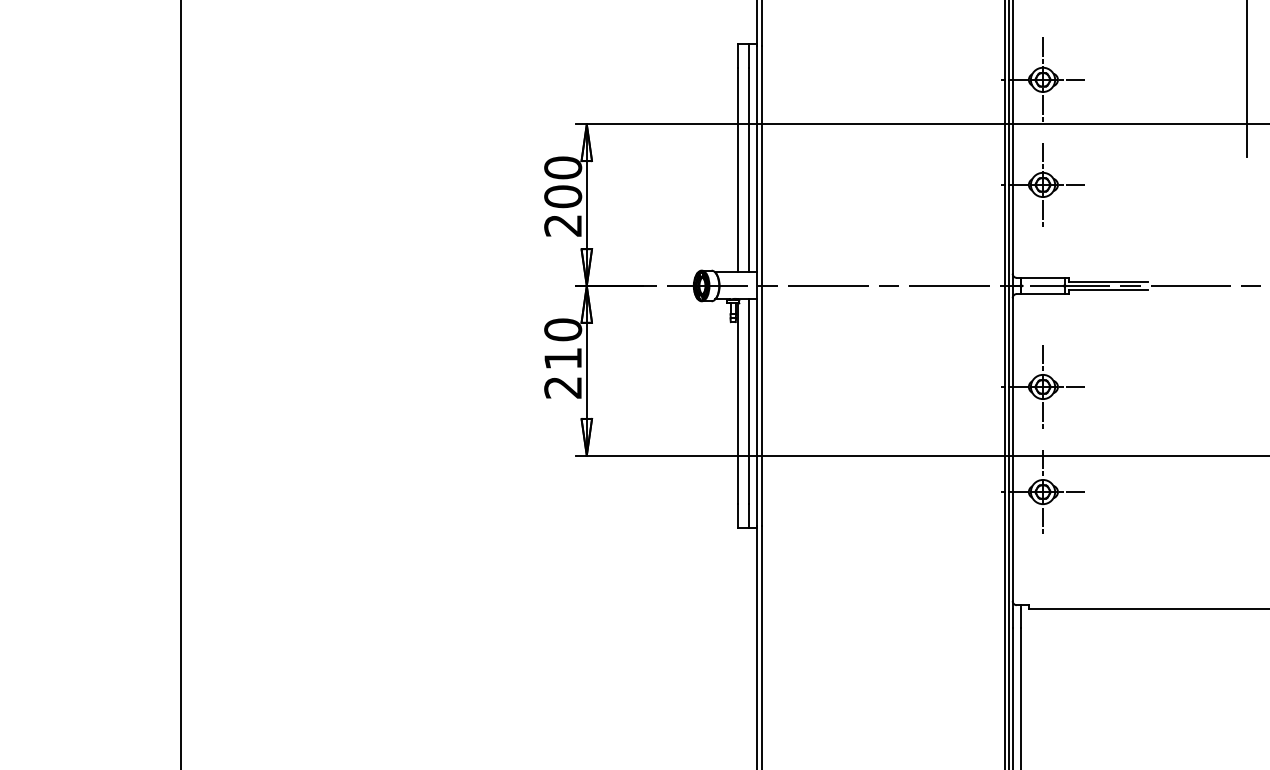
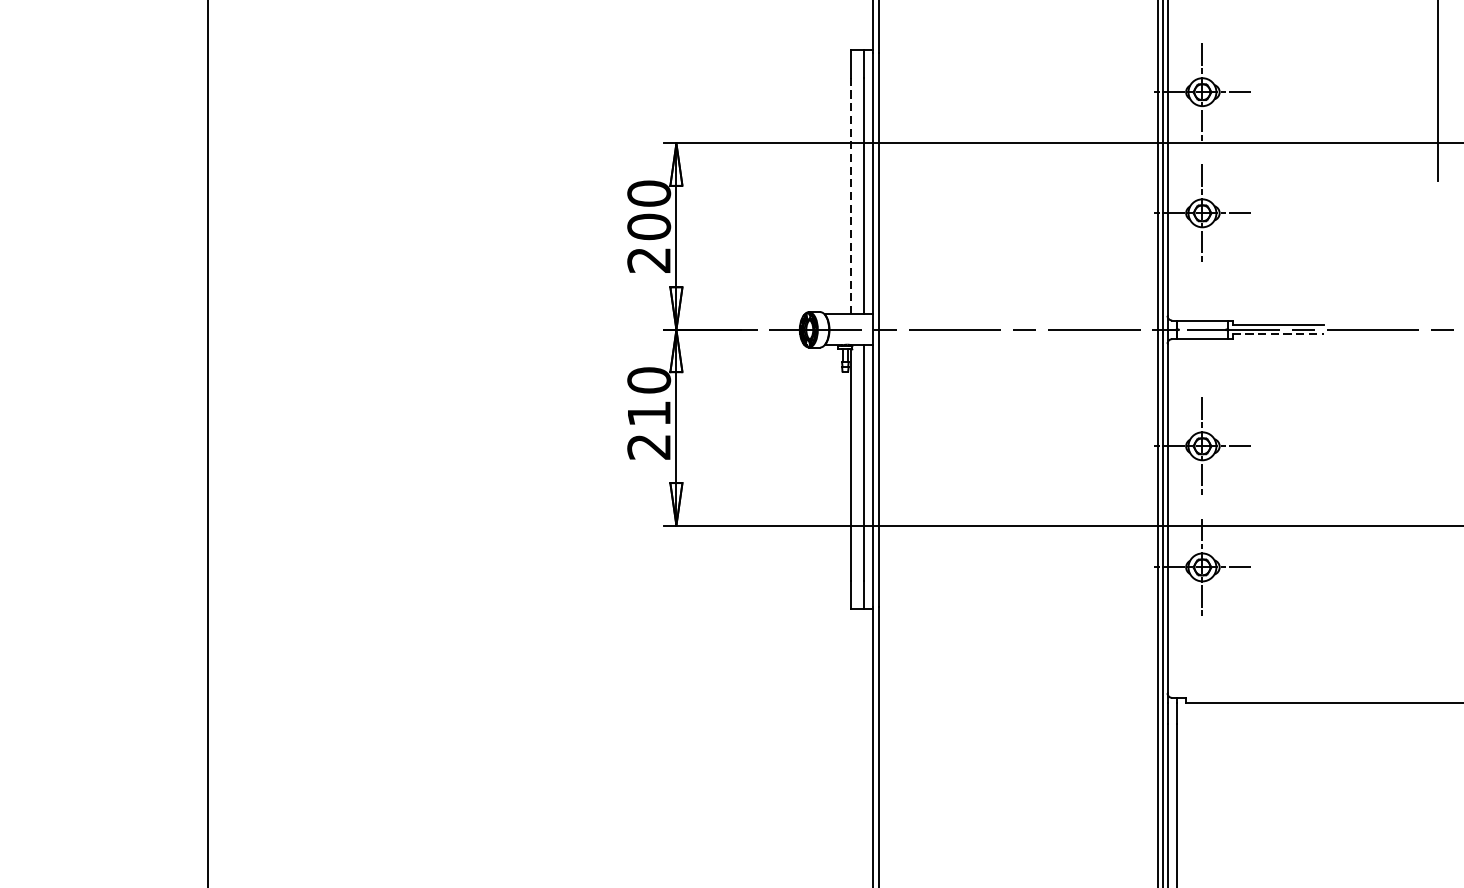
line: (737, 169) -> (850, 195), solid -> dashed
line: (1109, 290) -> (1279, 335), solid -> dashed

